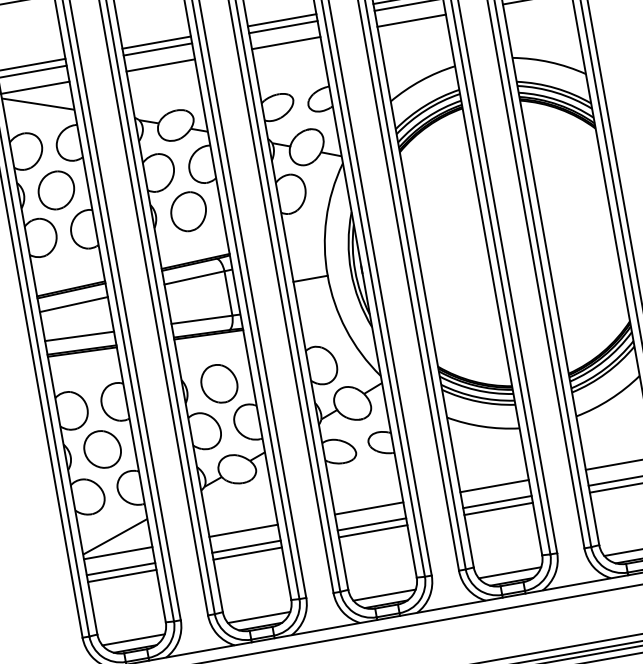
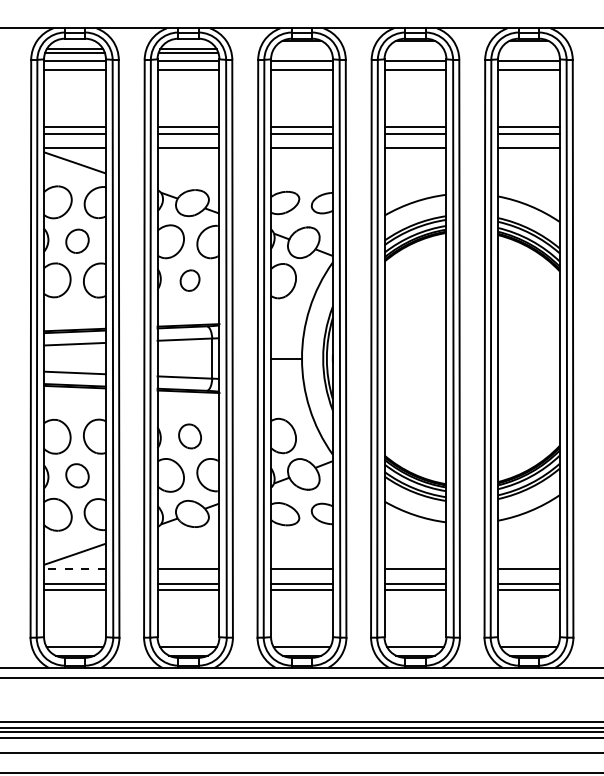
part: (56, 189) -> (77, 240), size x0.7
part: (187, 211) -> (189, 280), size x0.6
part: (218, 384) -> (189, 436), size x0.7
part: (102, 449) -> (77, 475), size x0.7
line: (118, 553) -> (75, 569), solid -> dashed

